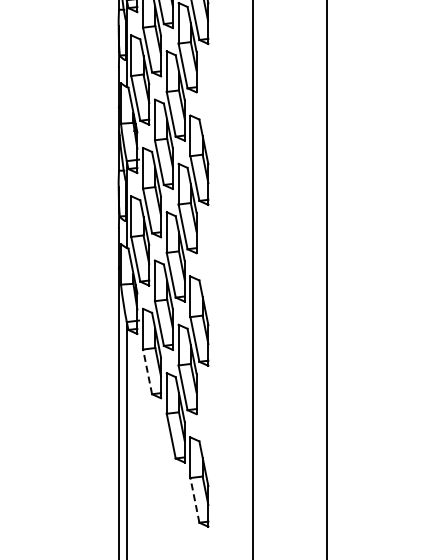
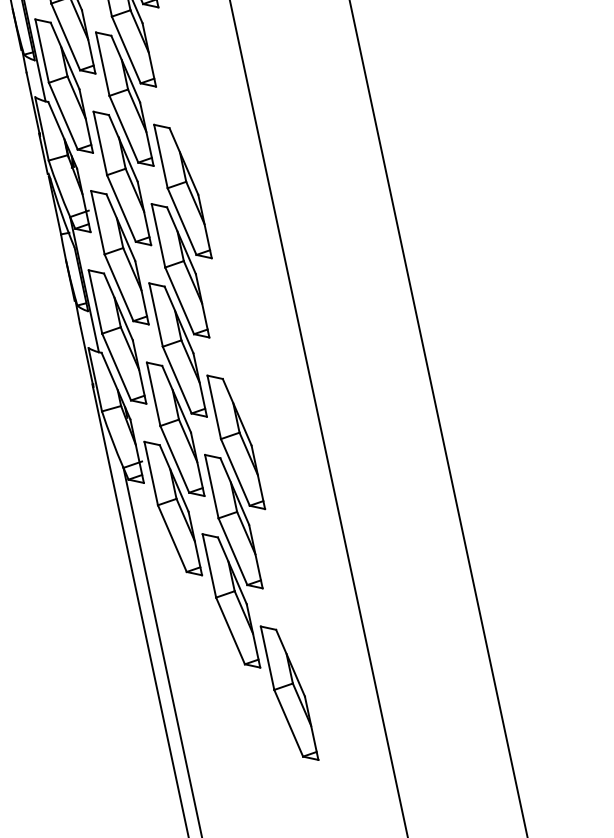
line: (147, 371) -> (172, 538), dashed -> solid
line: (194, 500) -> (288, 723), dashed -> solid

